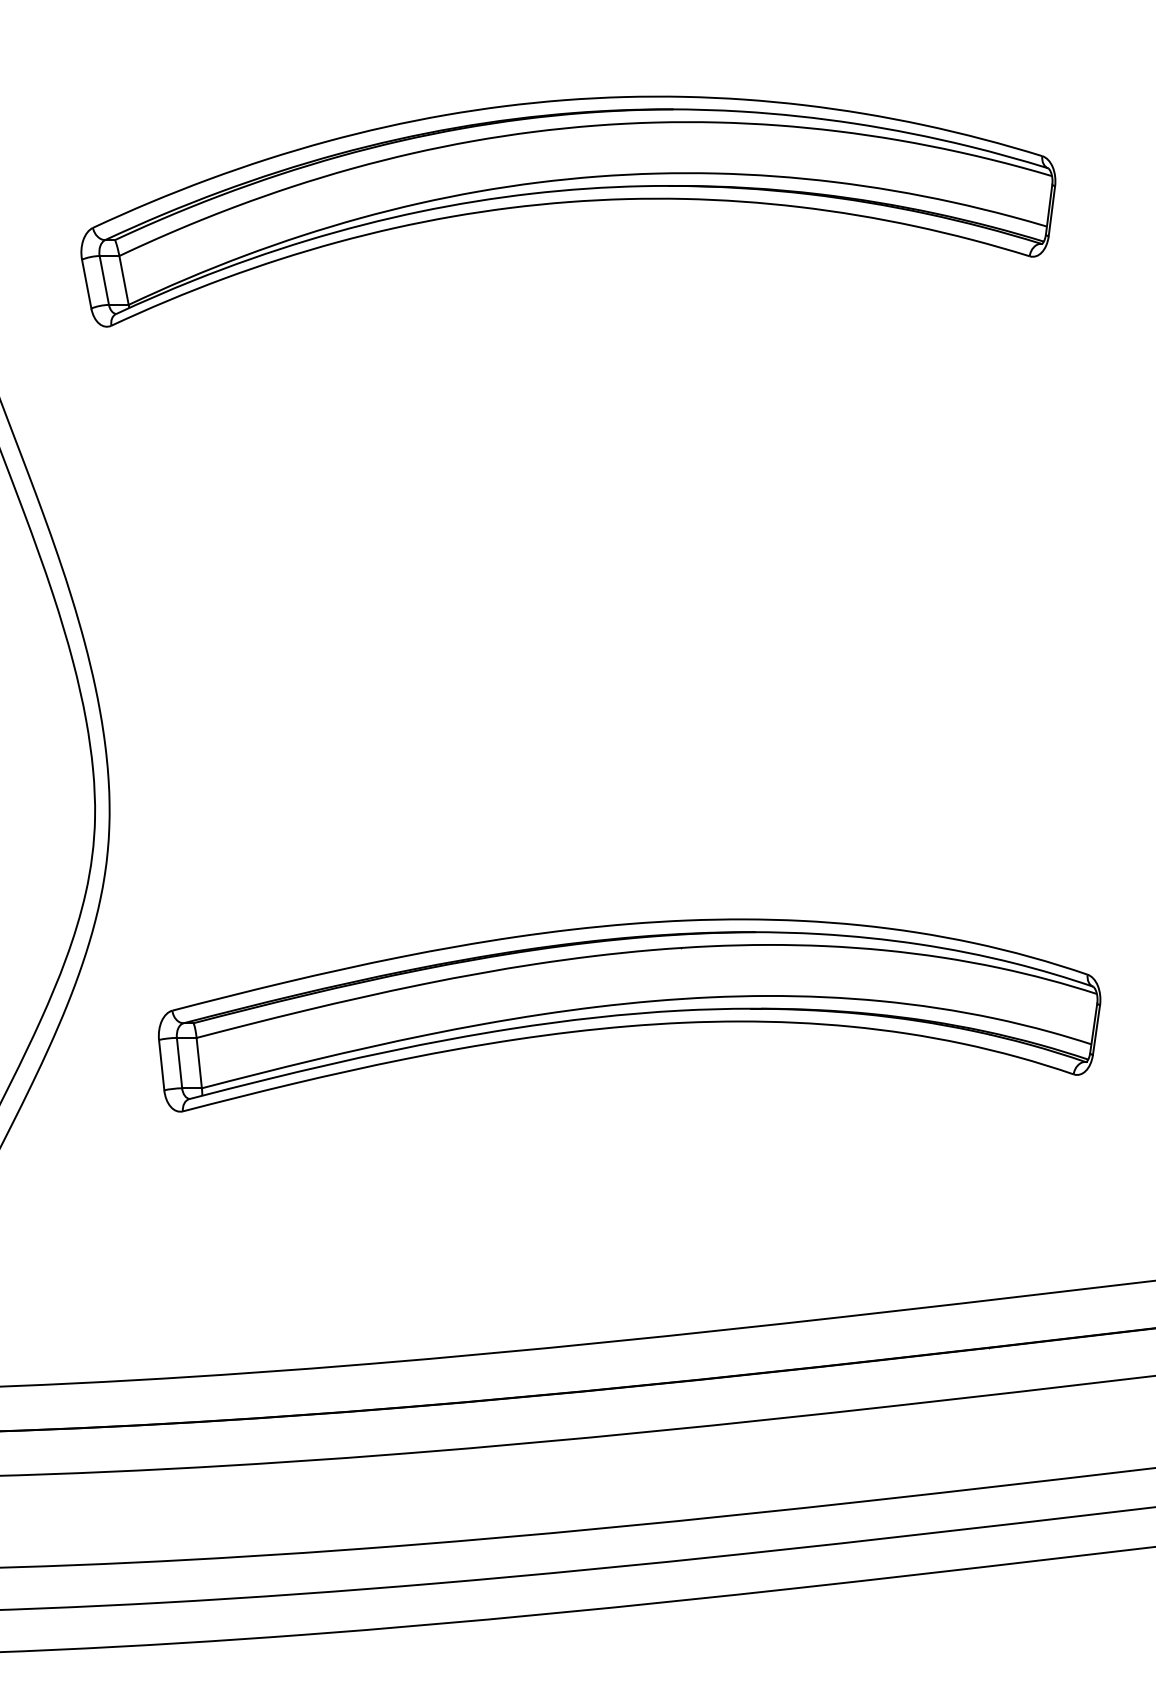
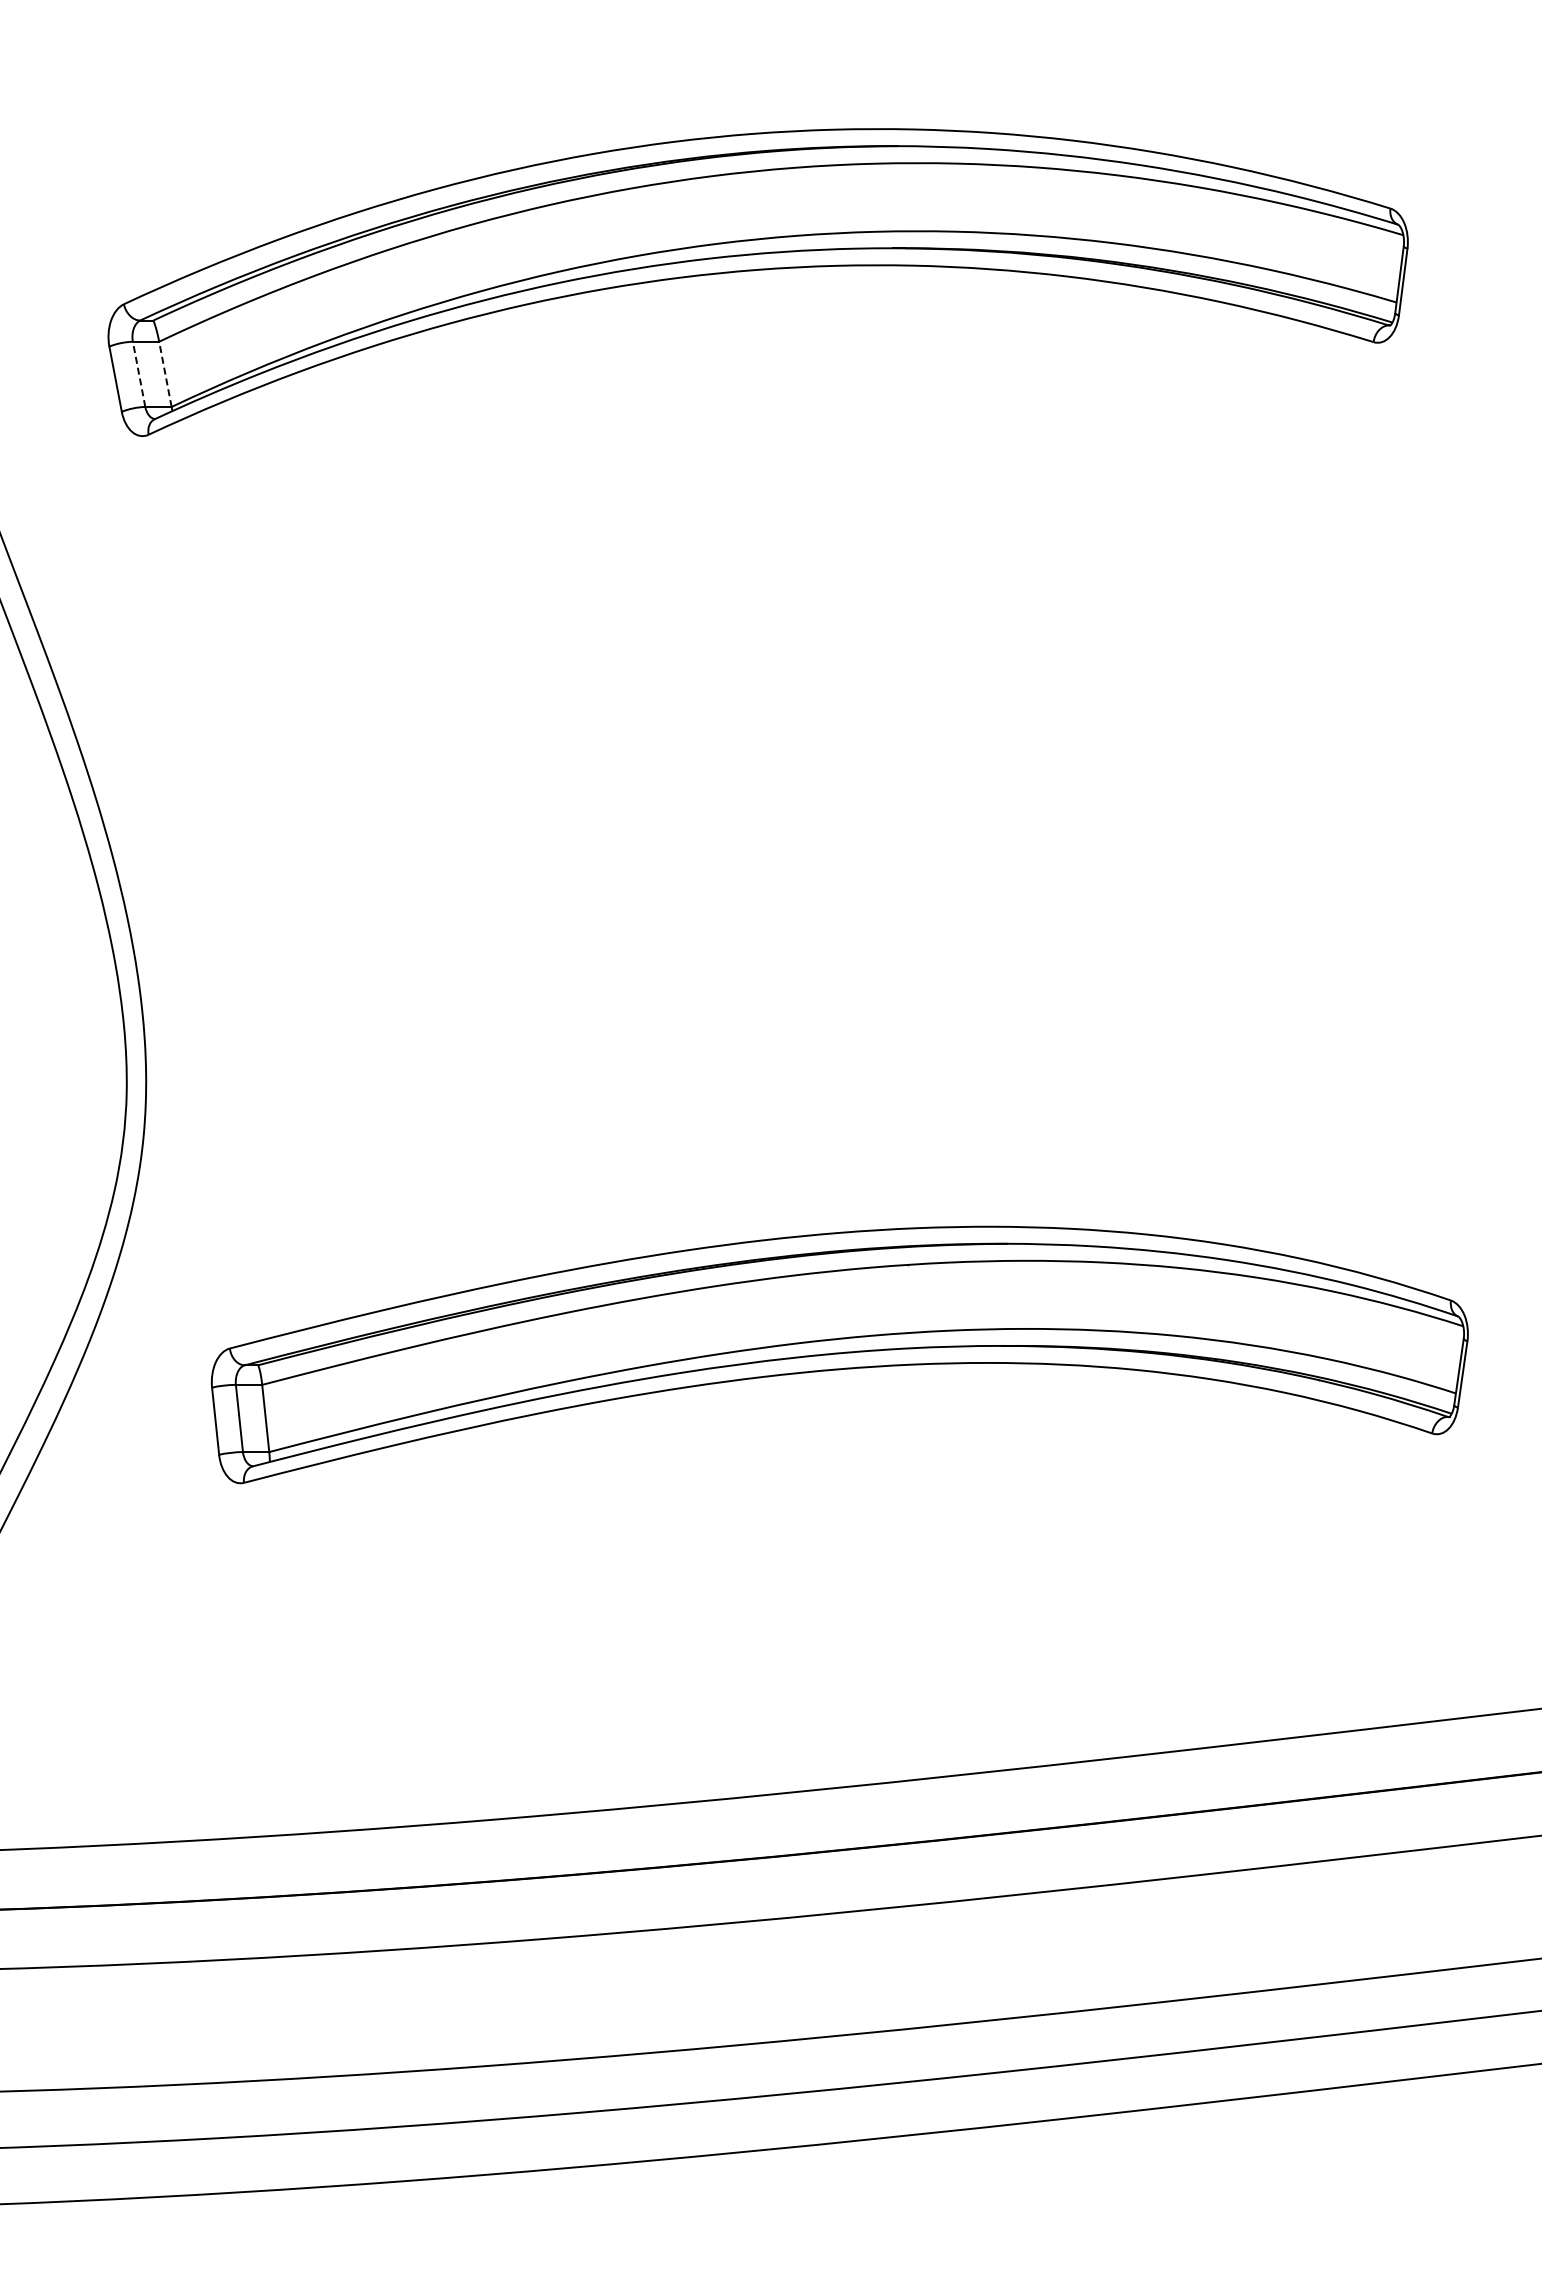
line: (104, 279) -> (139, 373), solid -> dashed
line: (124, 279) -> (165, 373), solid -> dashed

